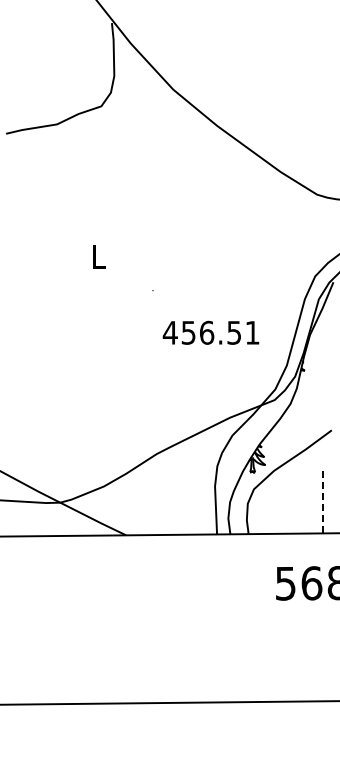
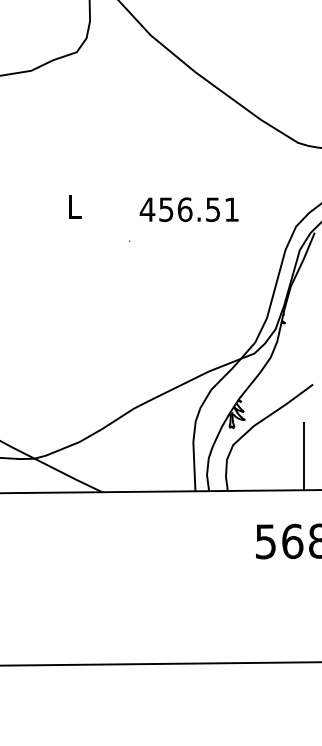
text: (210, 332) -> (188, 209), moved
line: (322, 499) -> (303, 455), dashed -> solid

